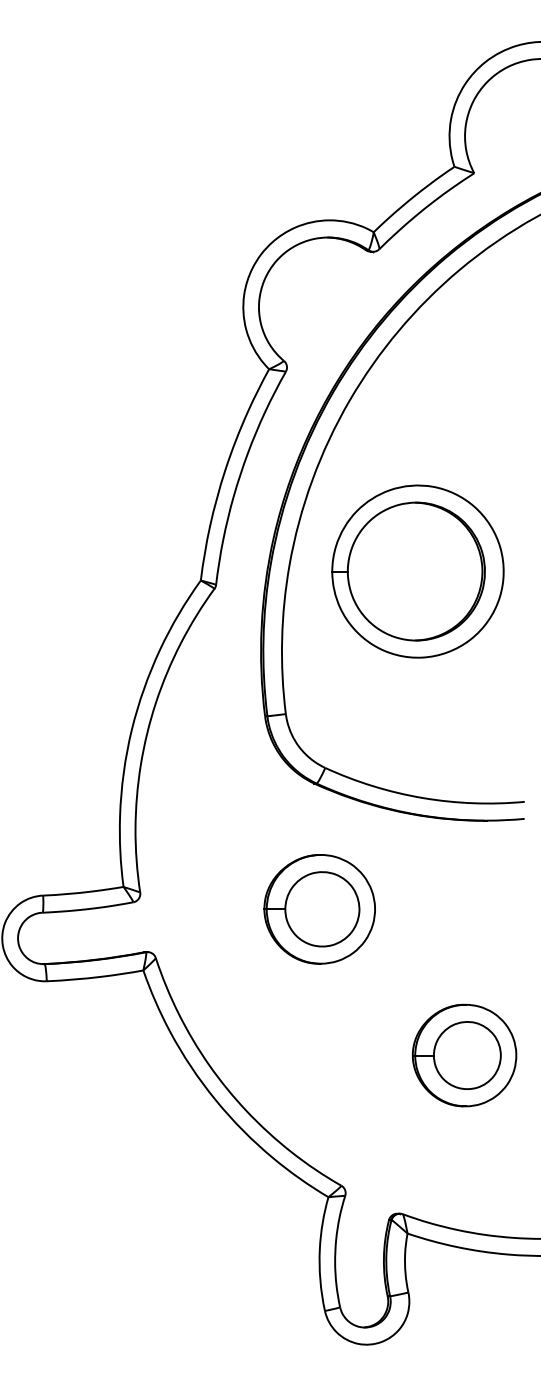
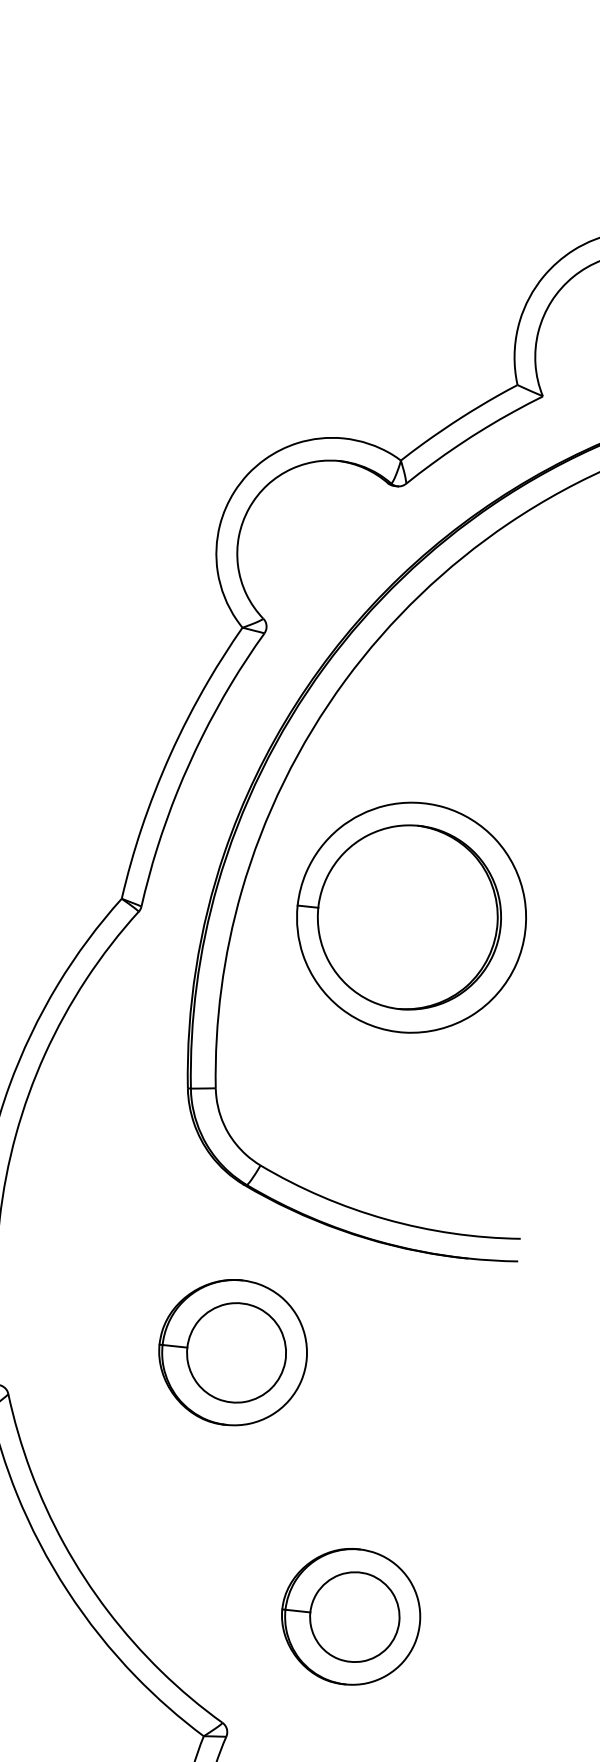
part: (464, 1055) -> (351, 1616), moved

